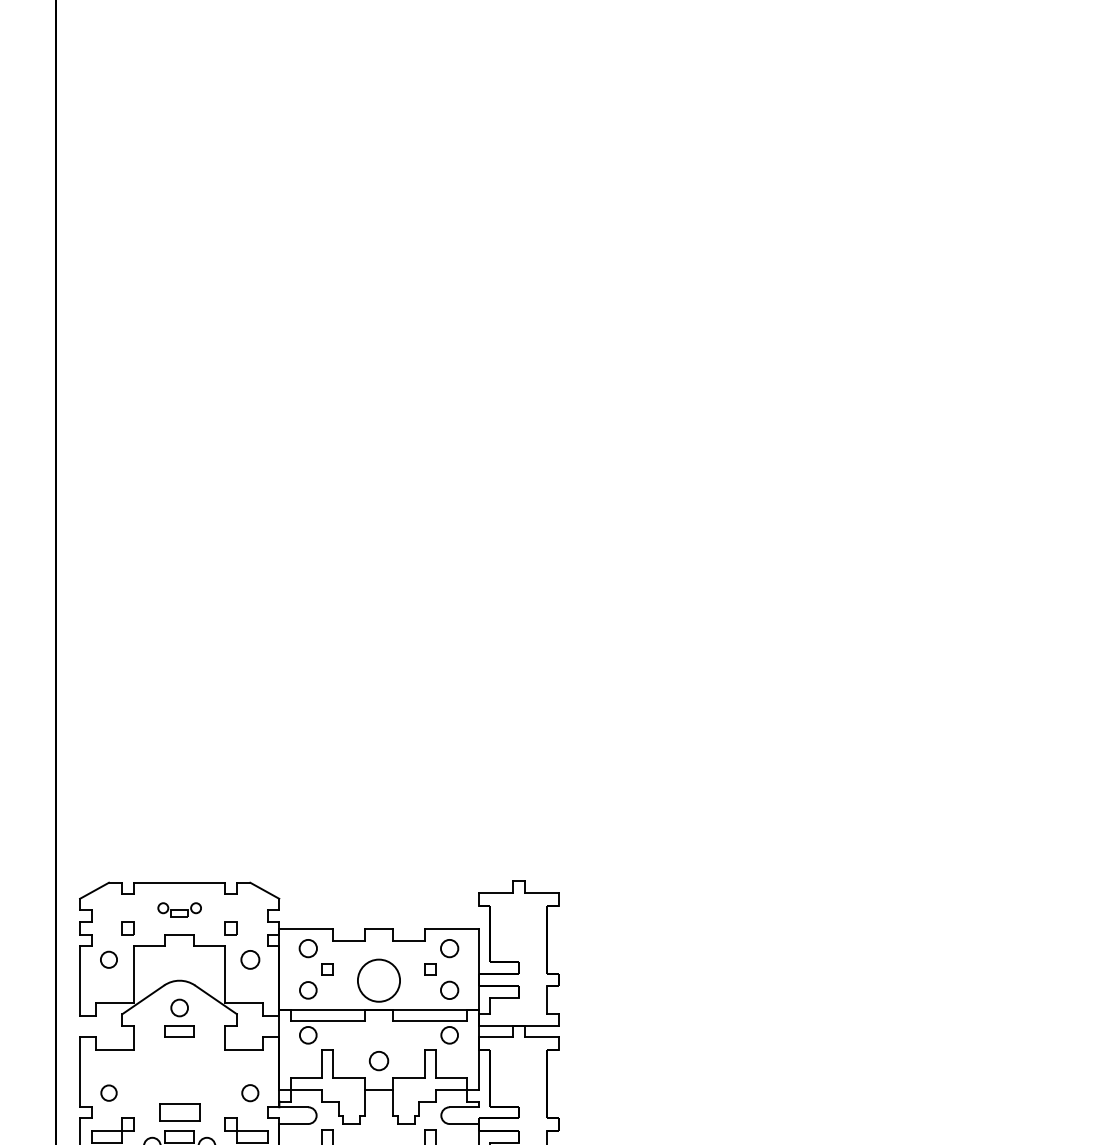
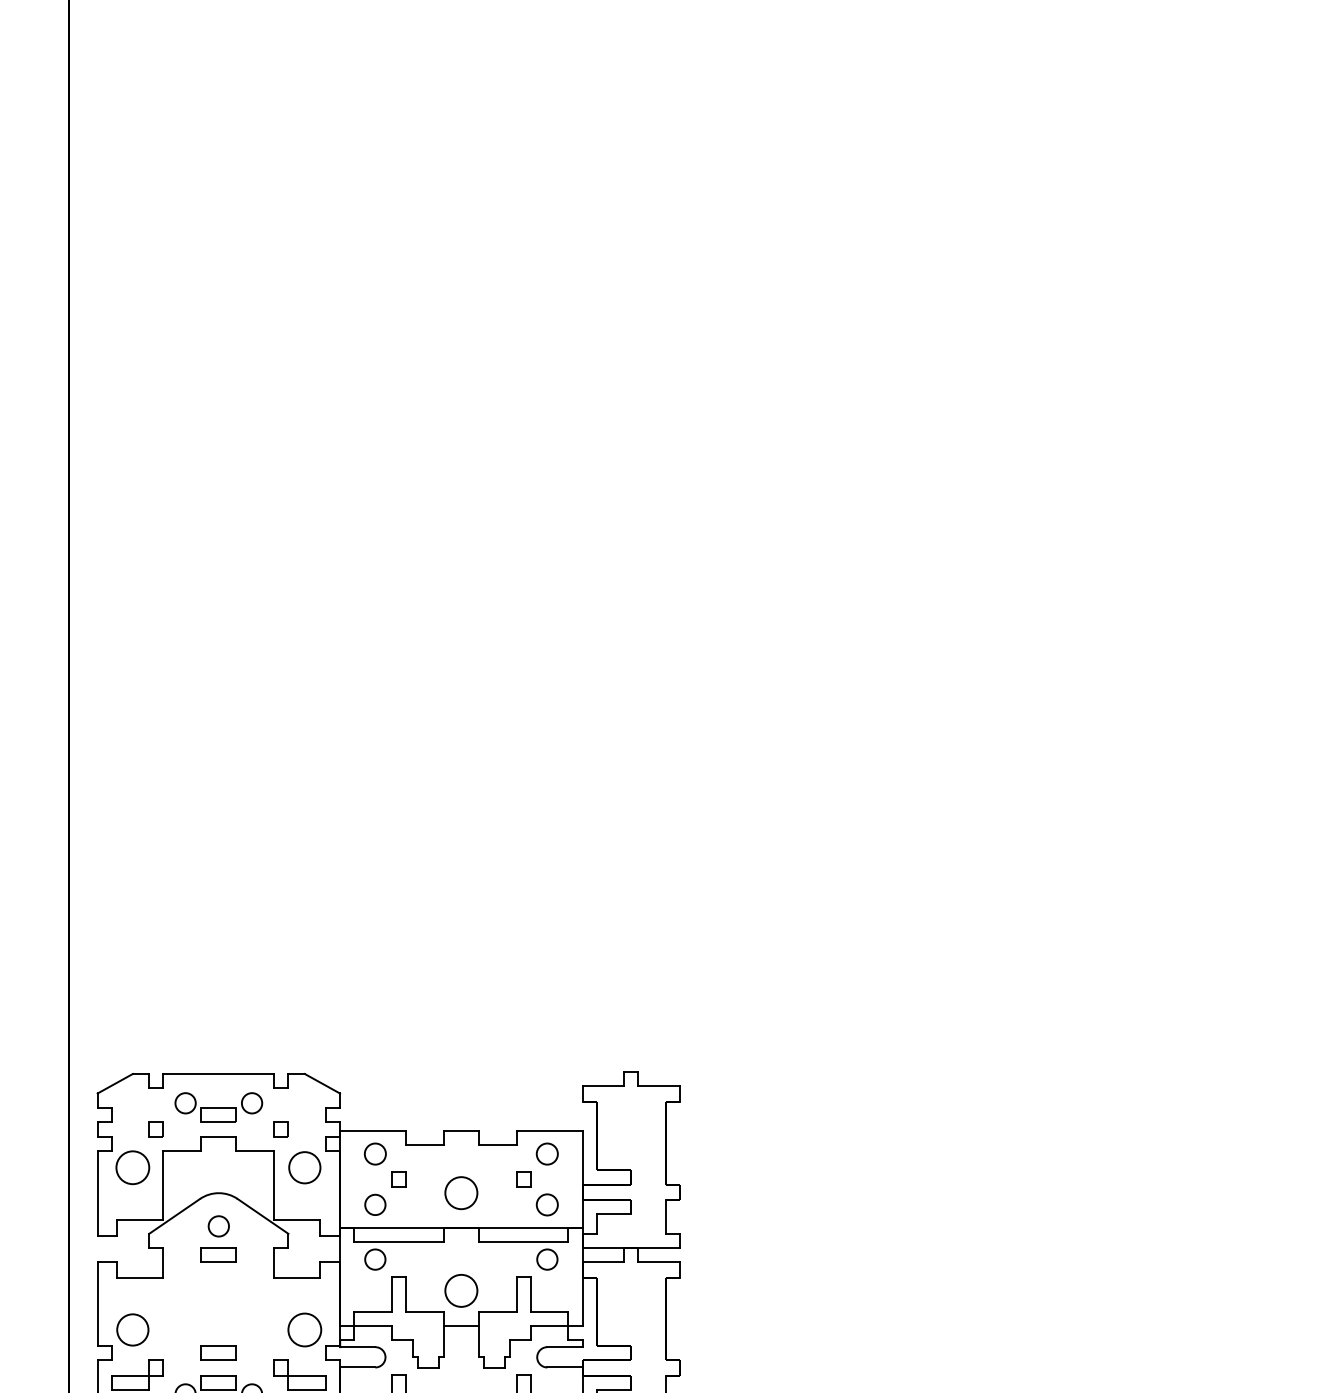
part: (179, 910) -> (218, 1107), size x1.67
circle: (108, 959) -> (132, 1167), size x1.67
circle: (250, 959) -> (304, 1167), size x1.43
circle: (379, 980) -> (461, 1193), size x0.62
circle: (379, 1060) -> (461, 1290), size x1.43
circle: (108, 1092) -> (132, 1329), size x1.67
circle: (250, 1092) -> (304, 1329), size x1.67
part: (179, 1111) -> (218, 1352), size x0.71

